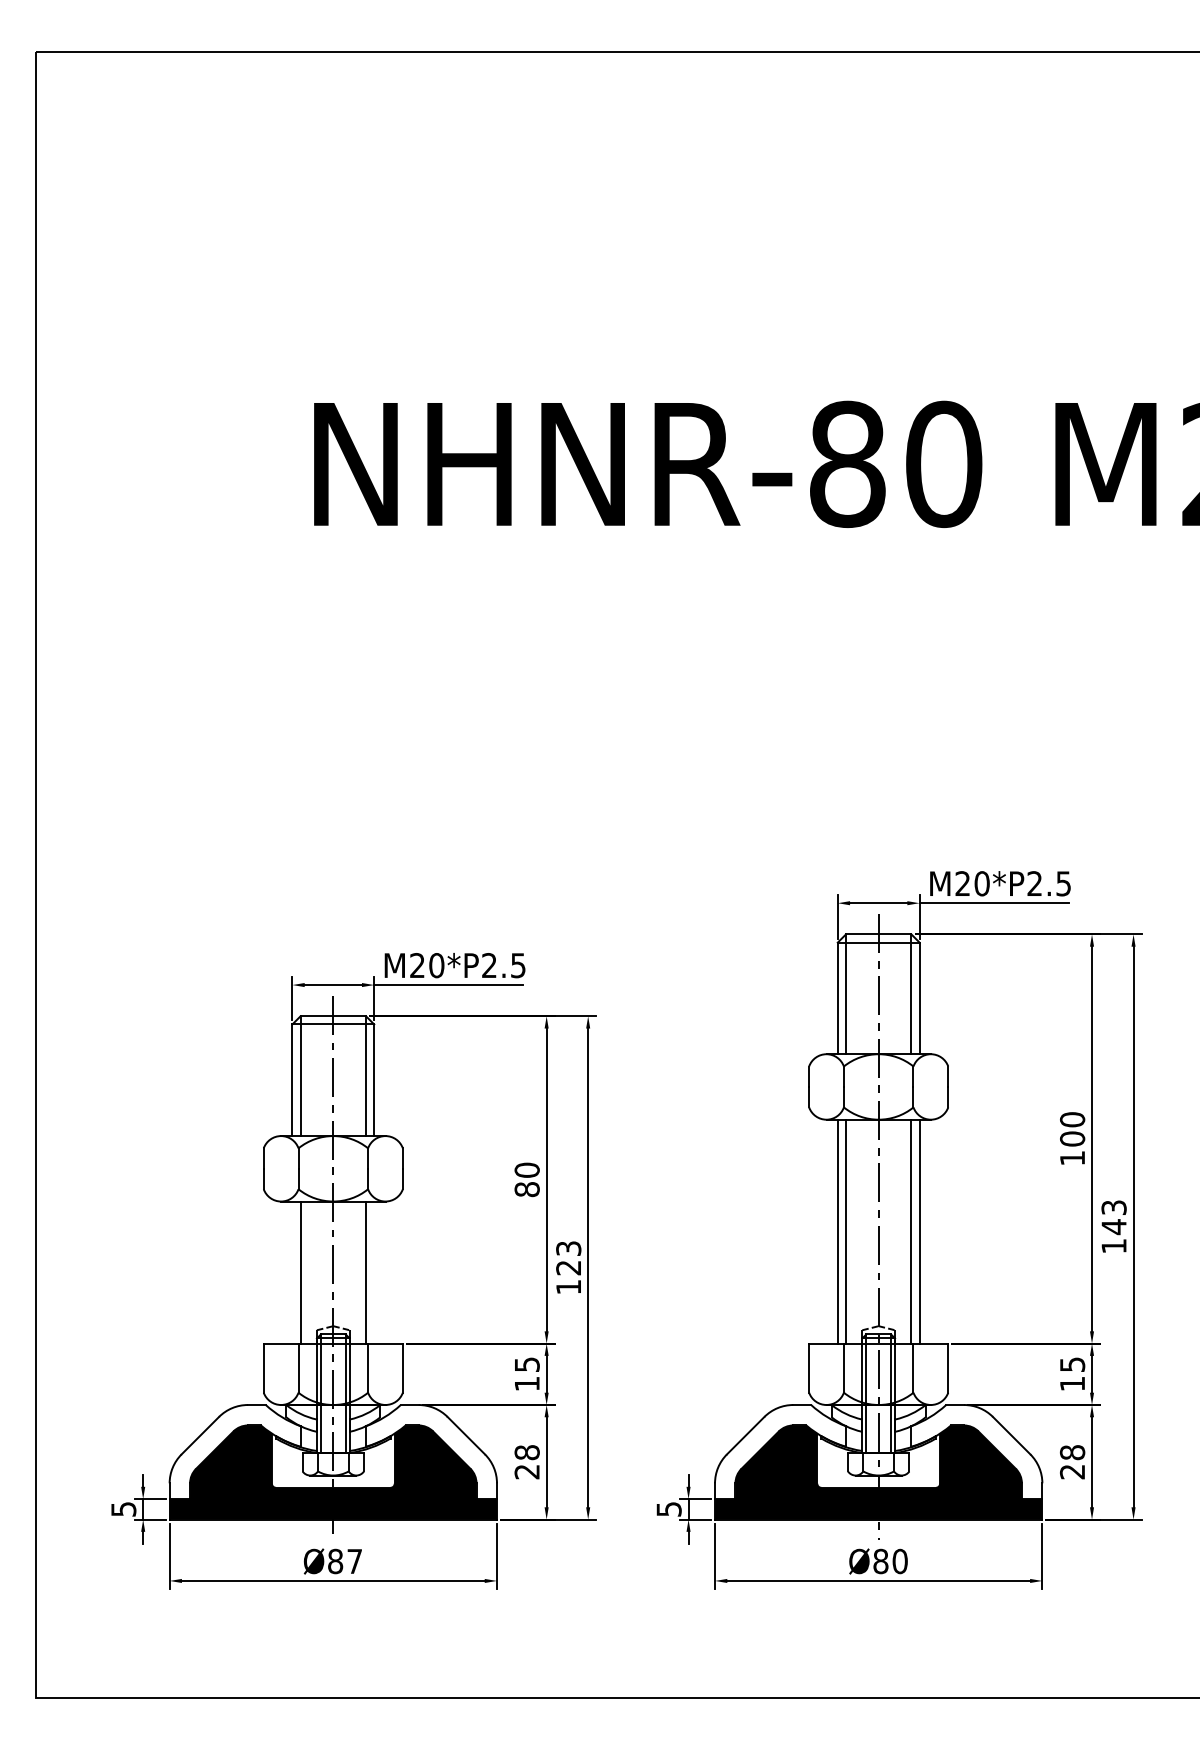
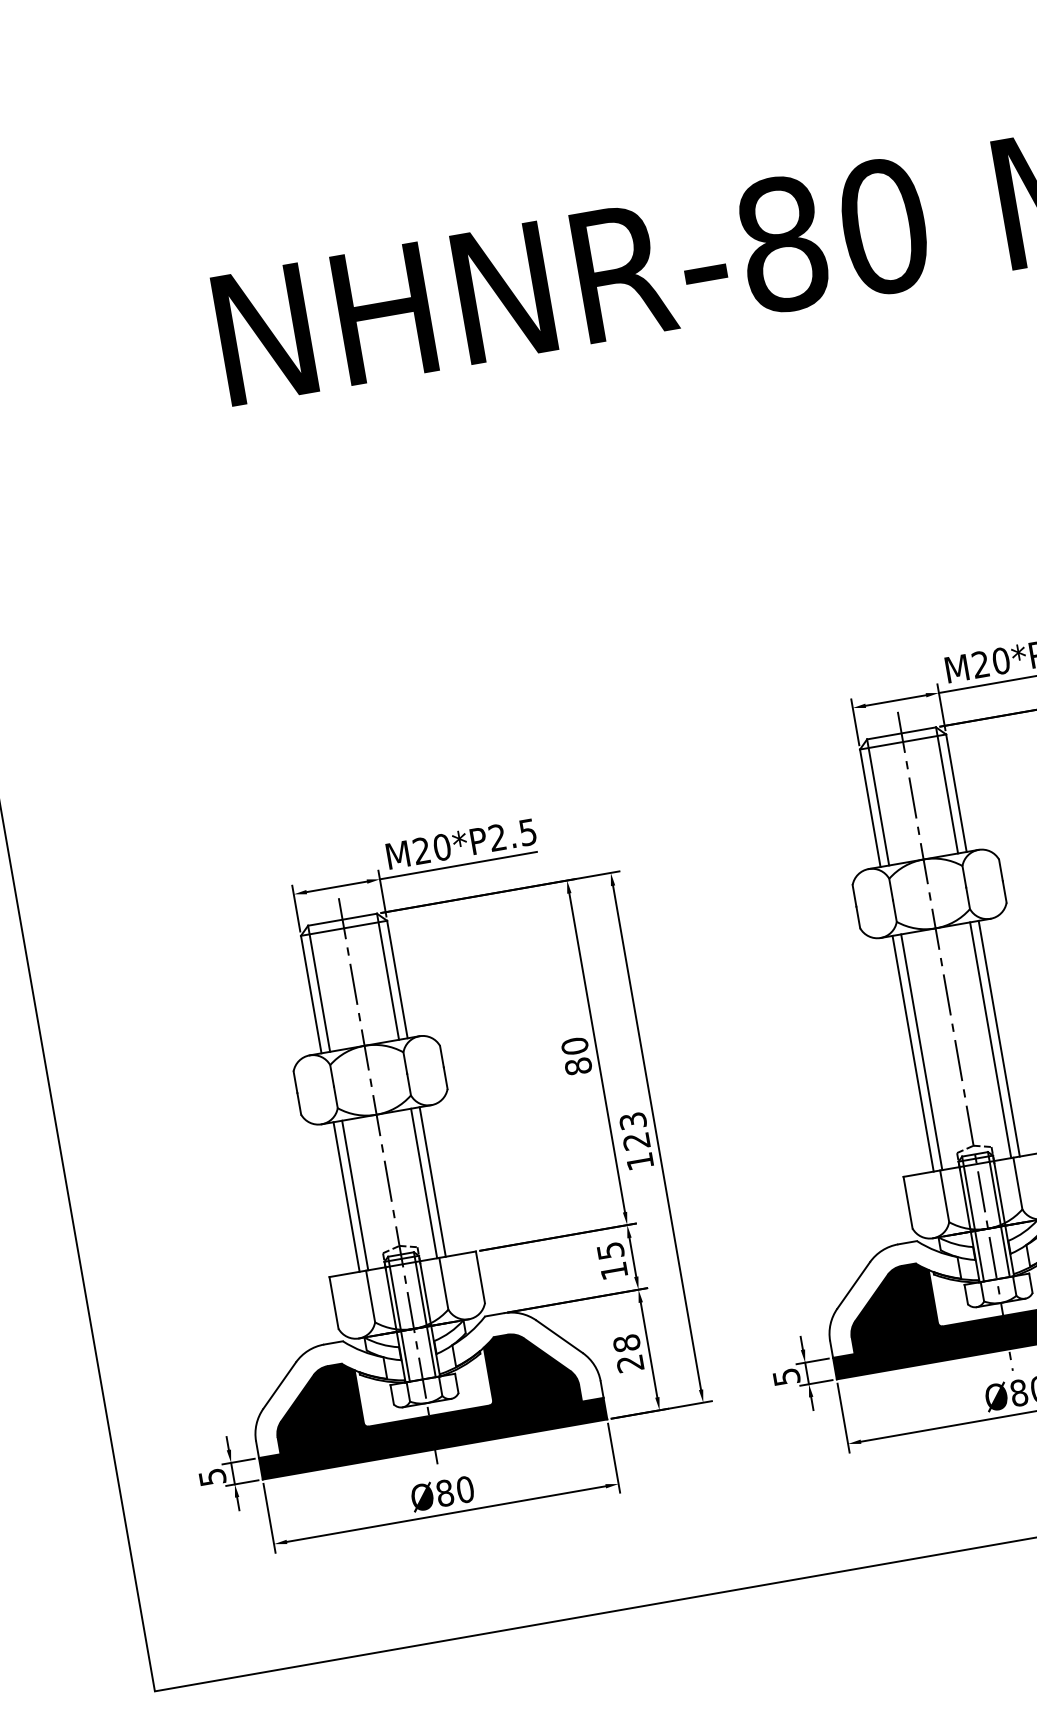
line: (292, 1272) -> (346, 1196), added
line: (374, 1272) -> (432, 1181), added
text: (354, 1561) -> (465, 1489), Ø87 -> Ø80

